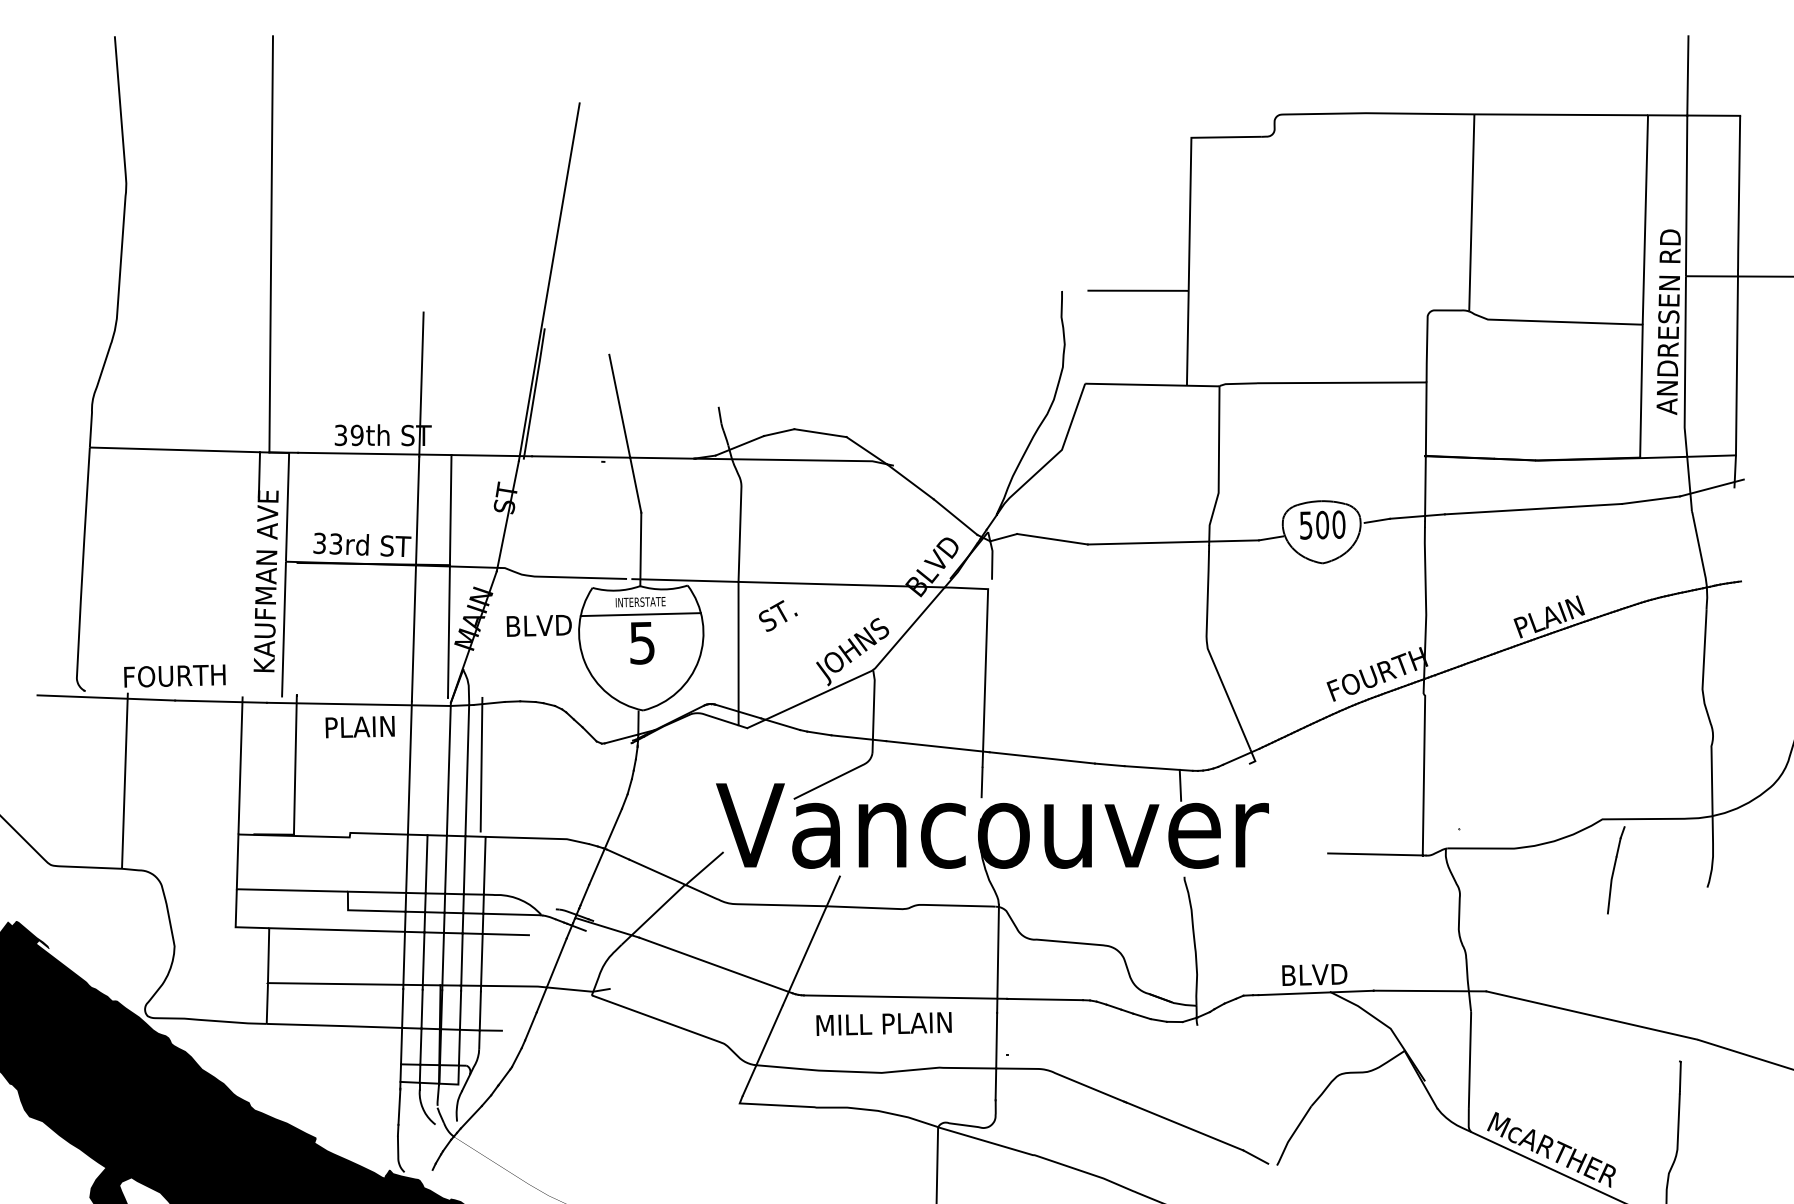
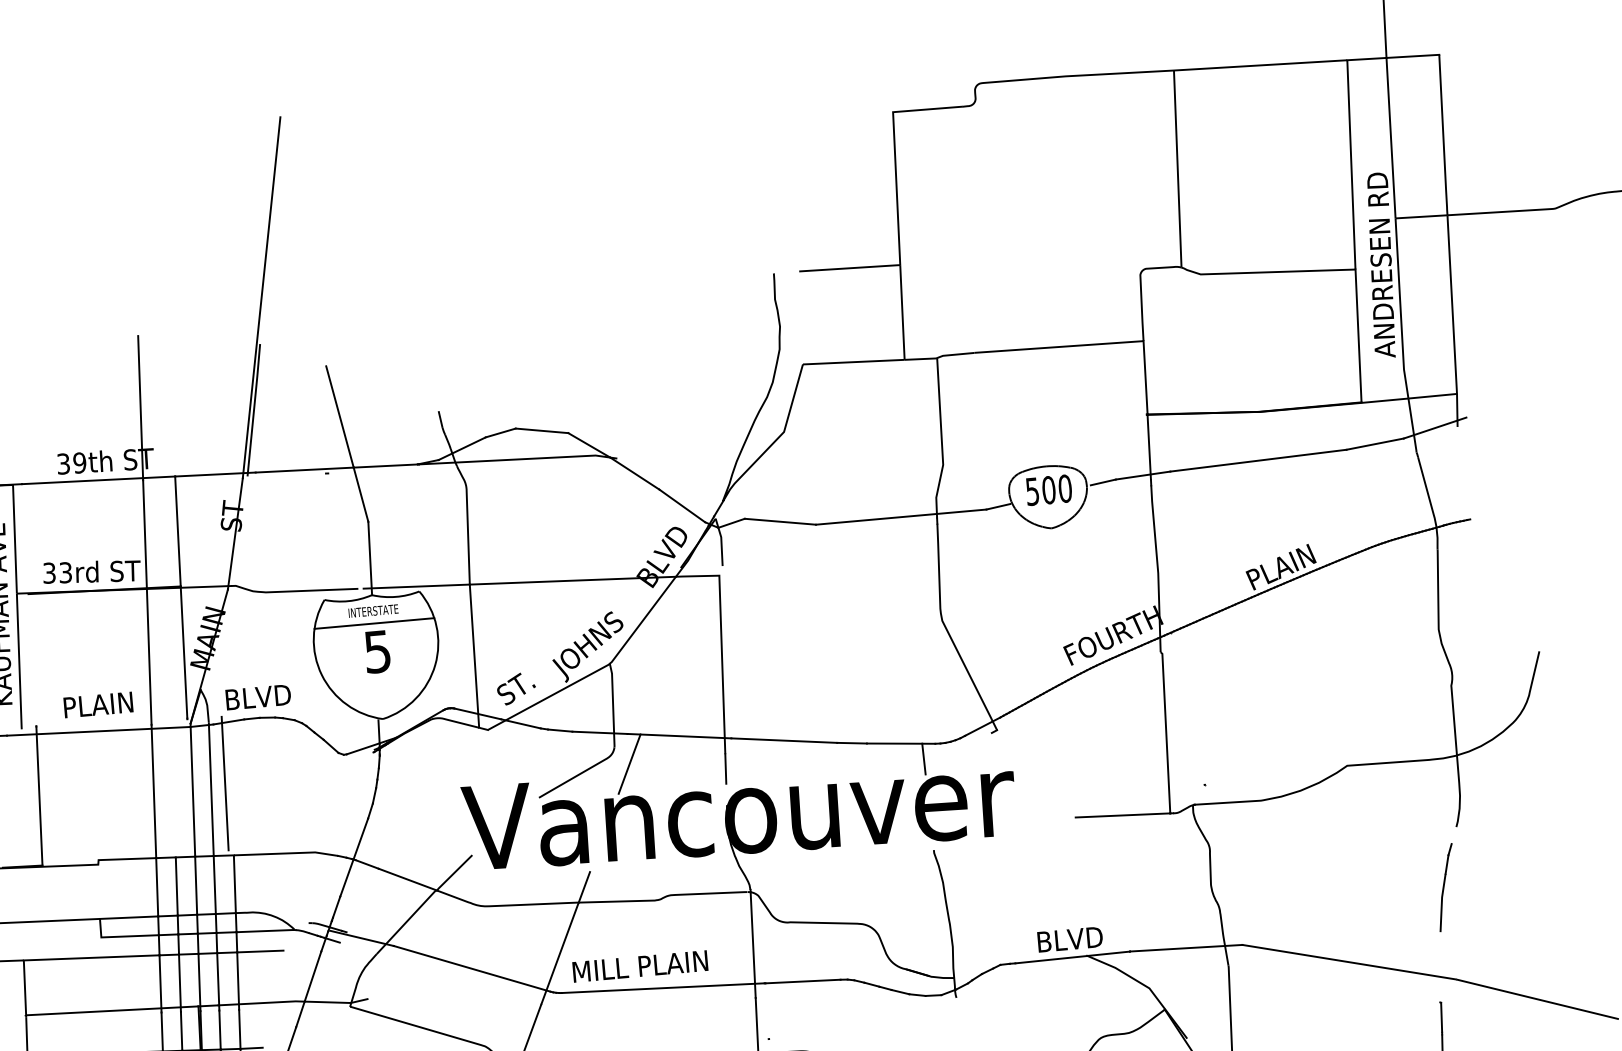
text: (778, 615) -> (516, 688), moved
text: (538, 625) -> (257, 697), moved
text: (359, 727) -> (97, 705), moved
line: (886, 771) -> (629, 764), added
part: (1616, 870) -> (1446, 887), moved
text: (883, 1023) -> (639, 965), moved

